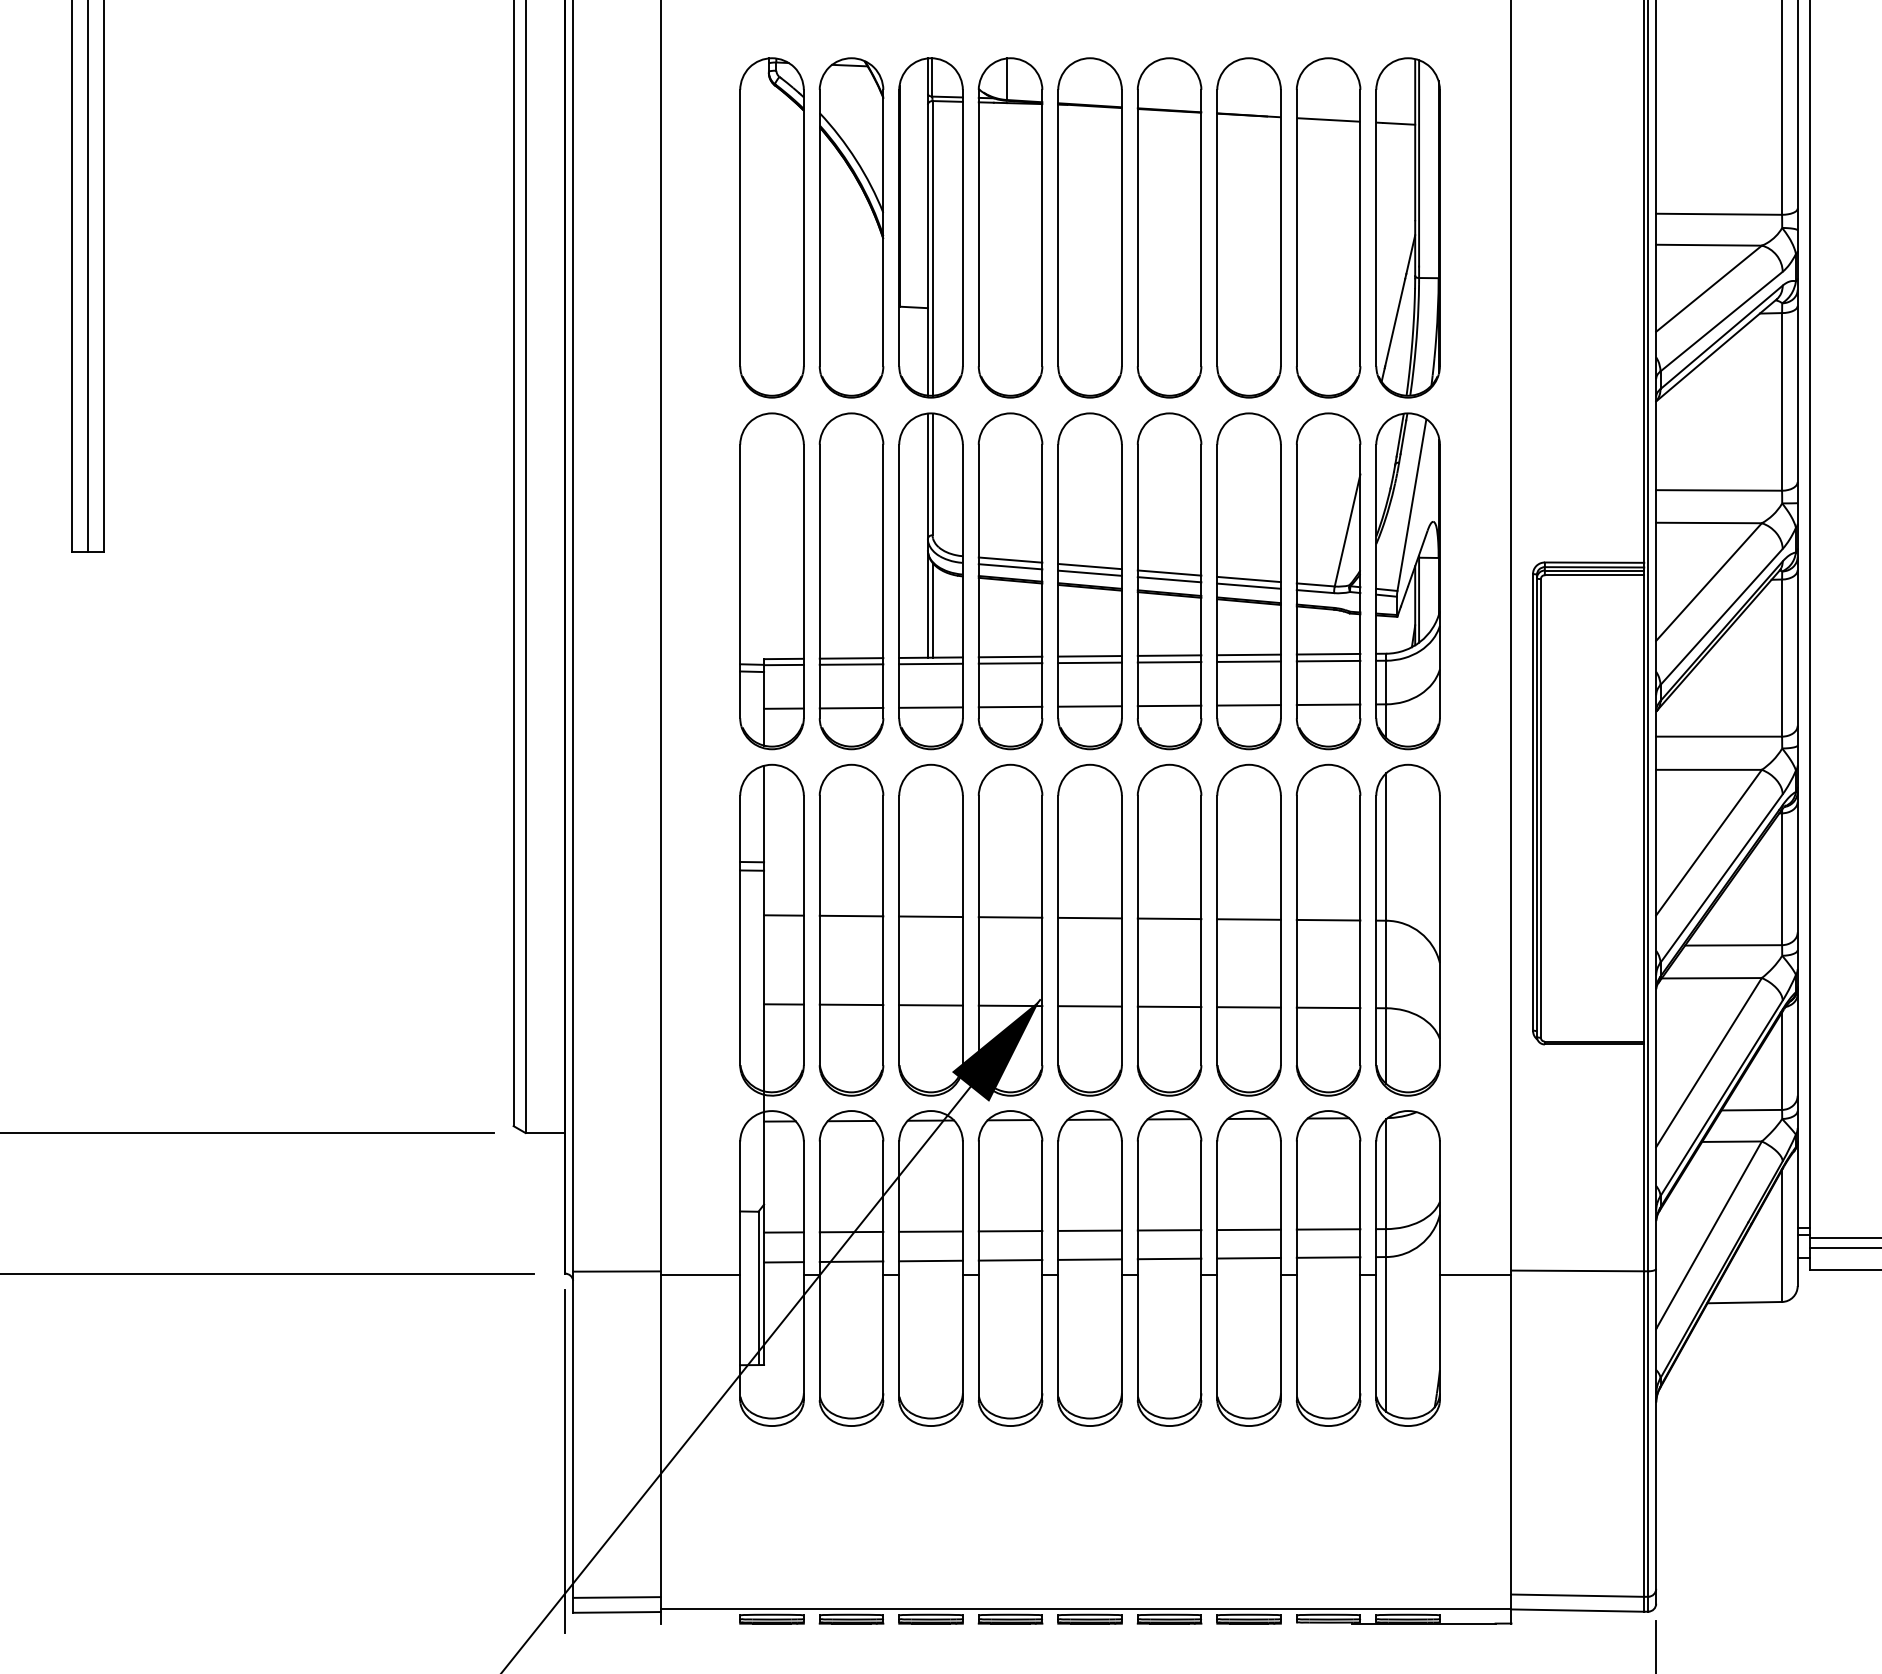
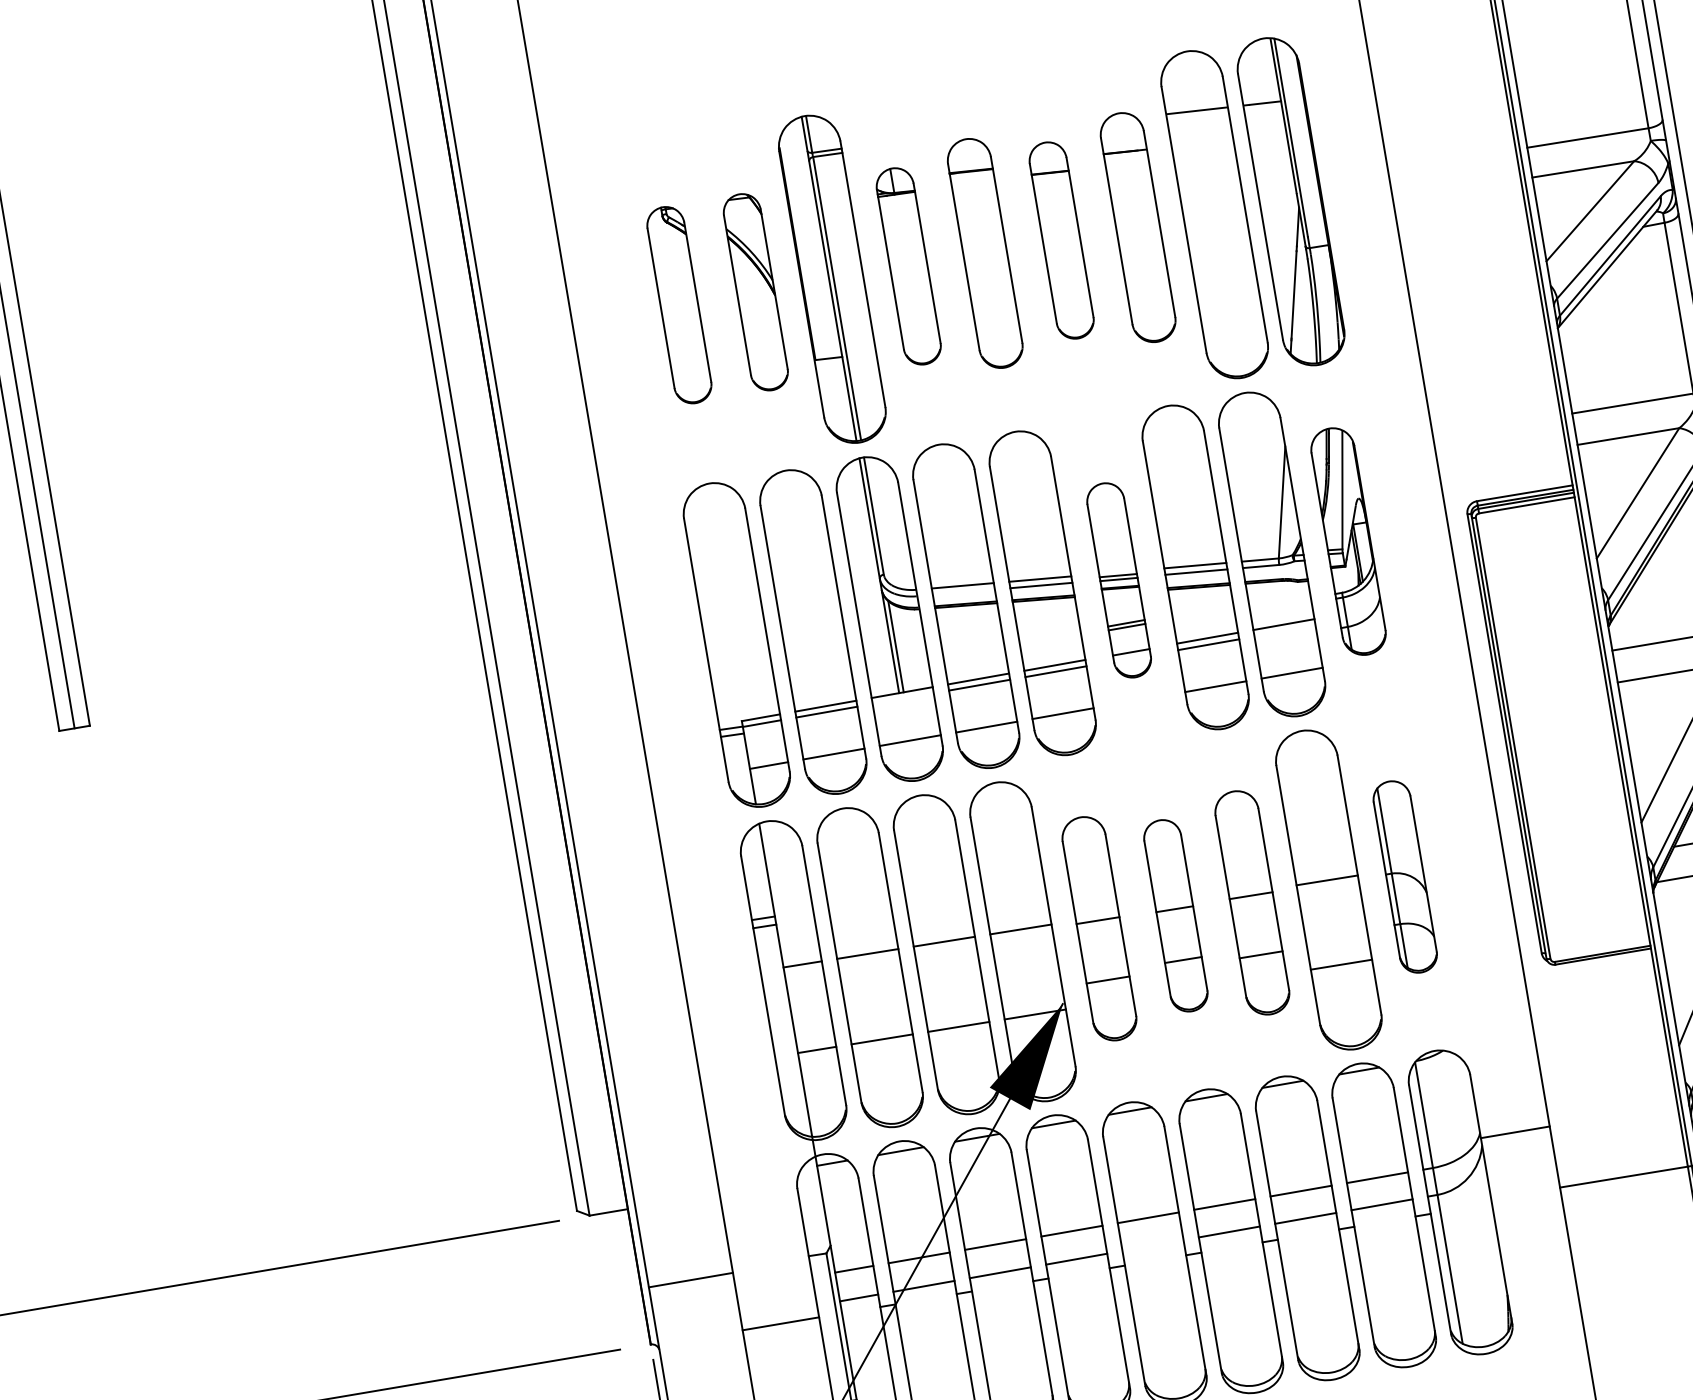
part: (771, 227) -> (678, 304), size x0.6
part: (851, 227) -> (755, 291), size x0.6
part: (1010, 227) -> (908, 265), size x0.6
part: (1089, 227) -> (984, 253), size x0.7
part: (1169, 227) -> (1061, 240), size x0.6
part: (1248, 227) -> (1137, 227), size x0.7
line: (1010, 566) -> (963, 591), removed
part: (1169, 581) -> (1119, 580), size x0.6
part: (1407, 581) -> (1347, 541), size x0.7
line: (1328, 660) -> (1284, 630), removed
line: (930, 663) -> (902, 698), removed
part: (1089, 929) -> (1098, 928), size x0.7
part: (1169, 929) -> (1175, 915), size x0.6
part: (1248, 929) -> (1251, 902), size x0.7
part: (1407, 929) -> (1404, 876), size x0.6
line: (1089, 1259) -> (1152, 1245), removed
line: (616, 1271) -> (690, 1280), moved
line: (1475, 1275) -> (1515, 1132), moved

